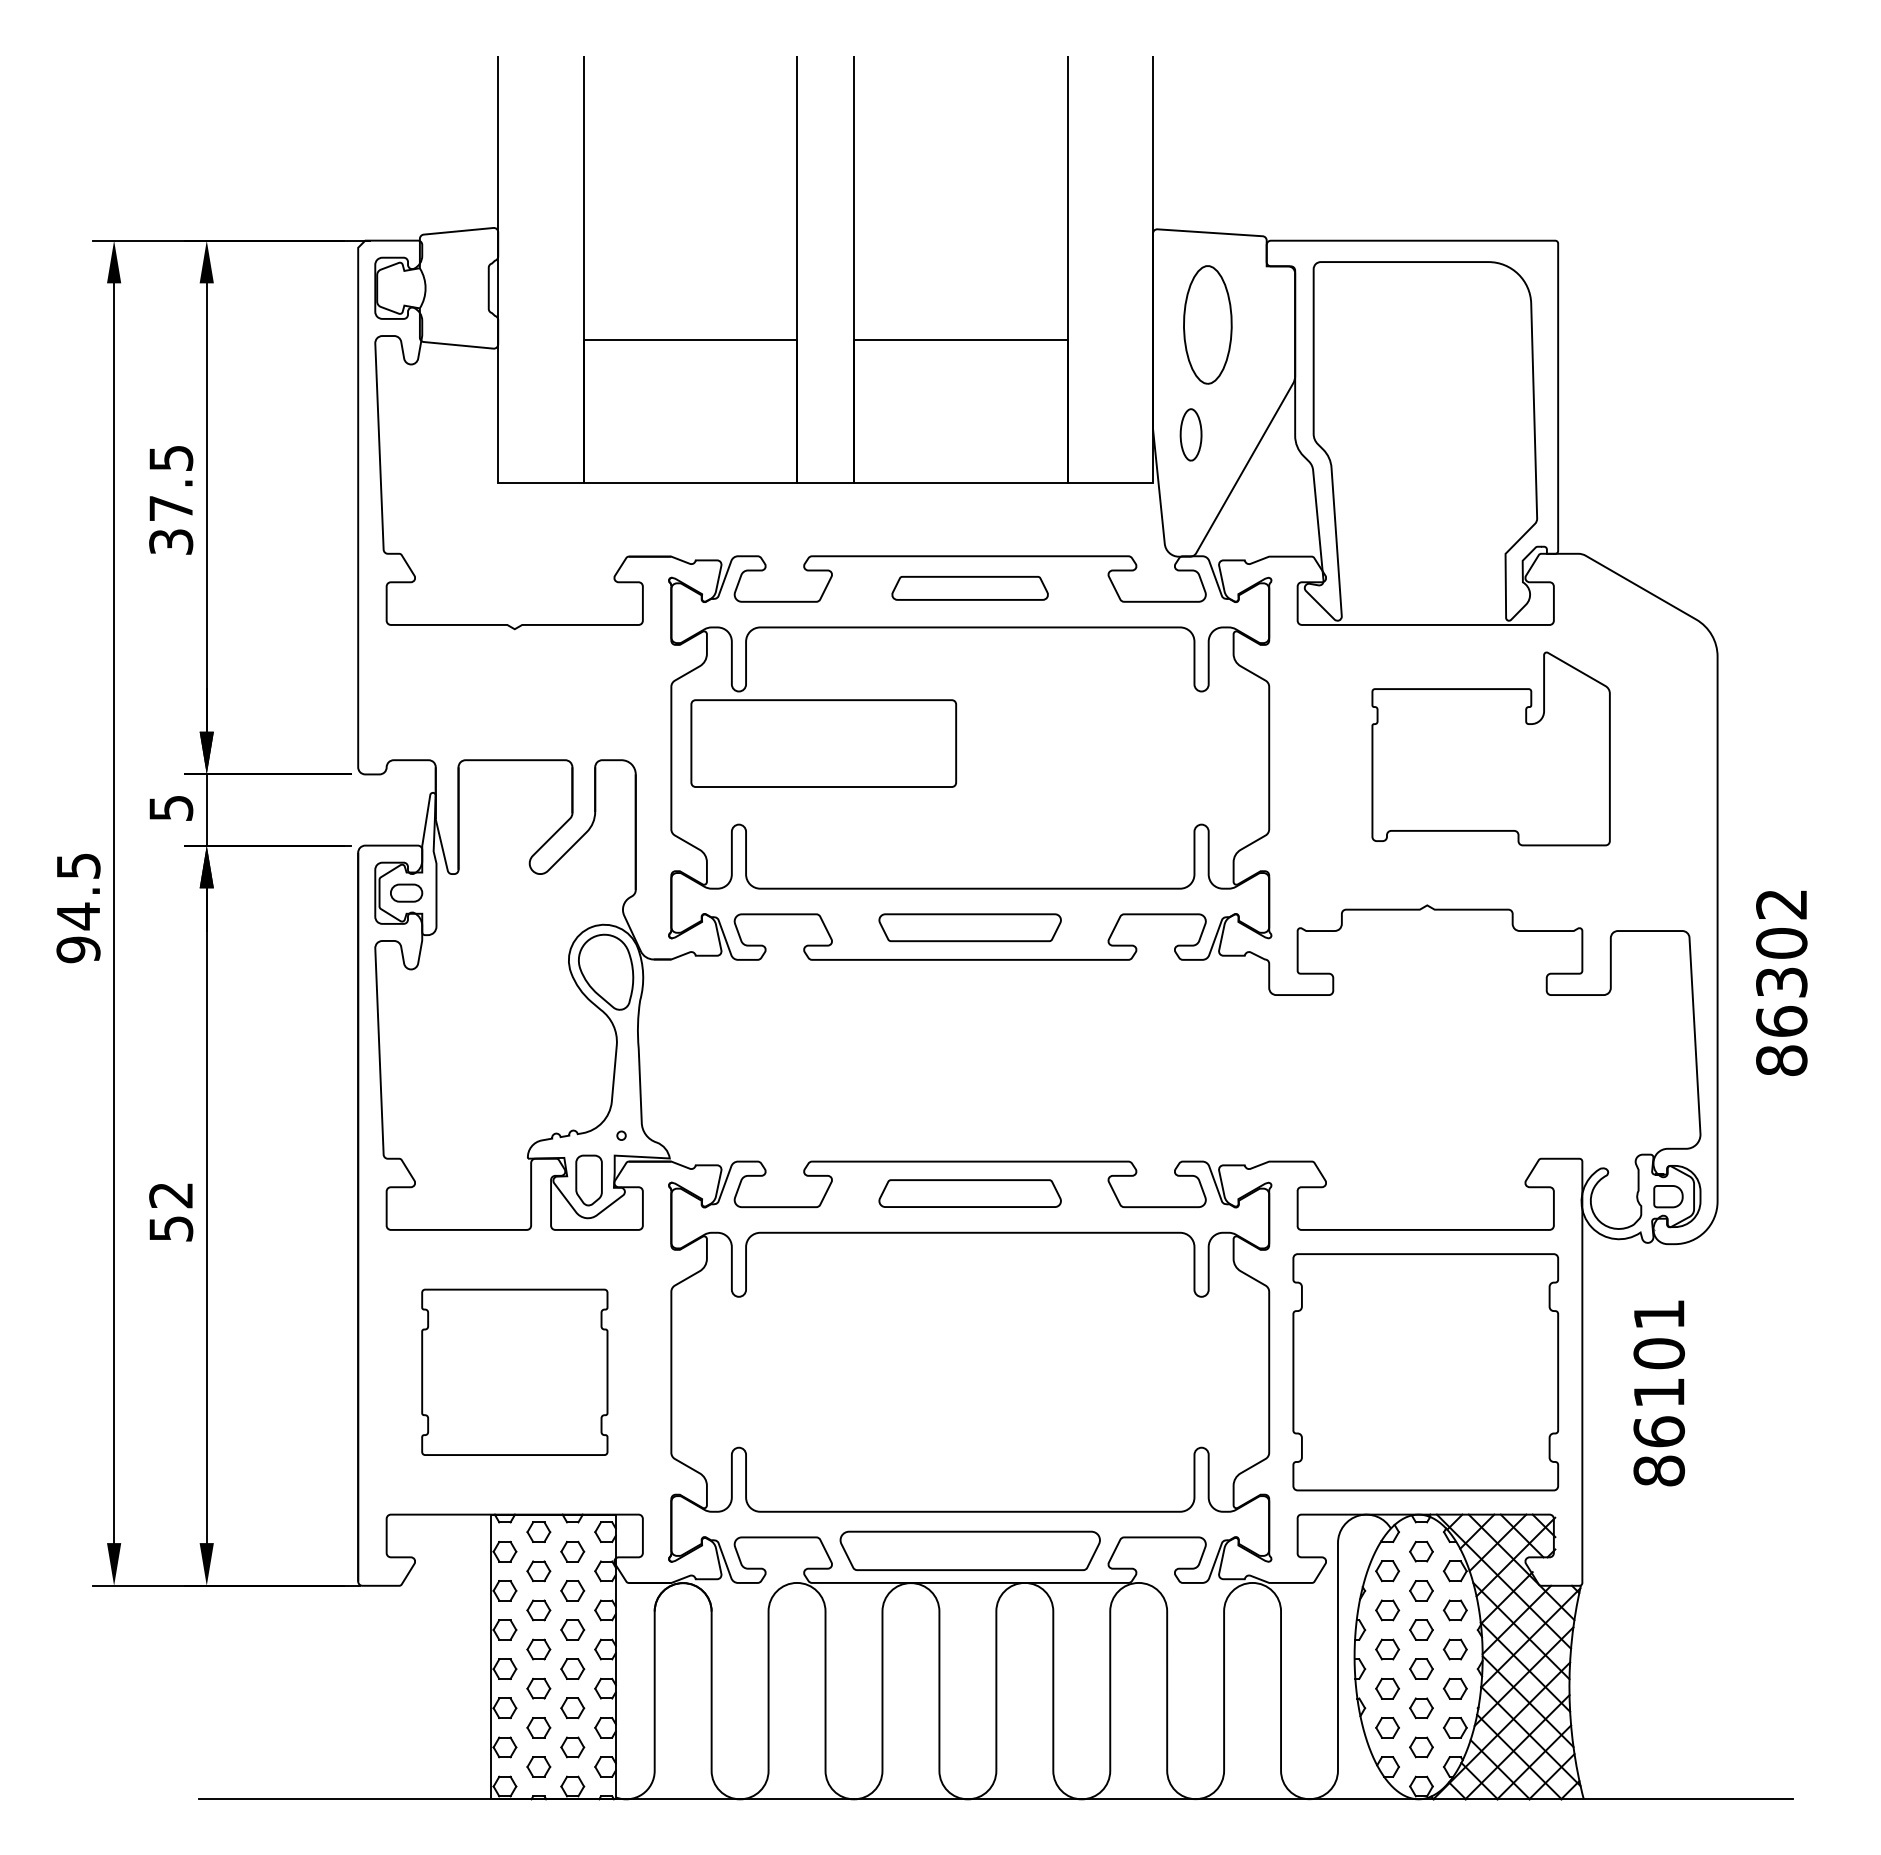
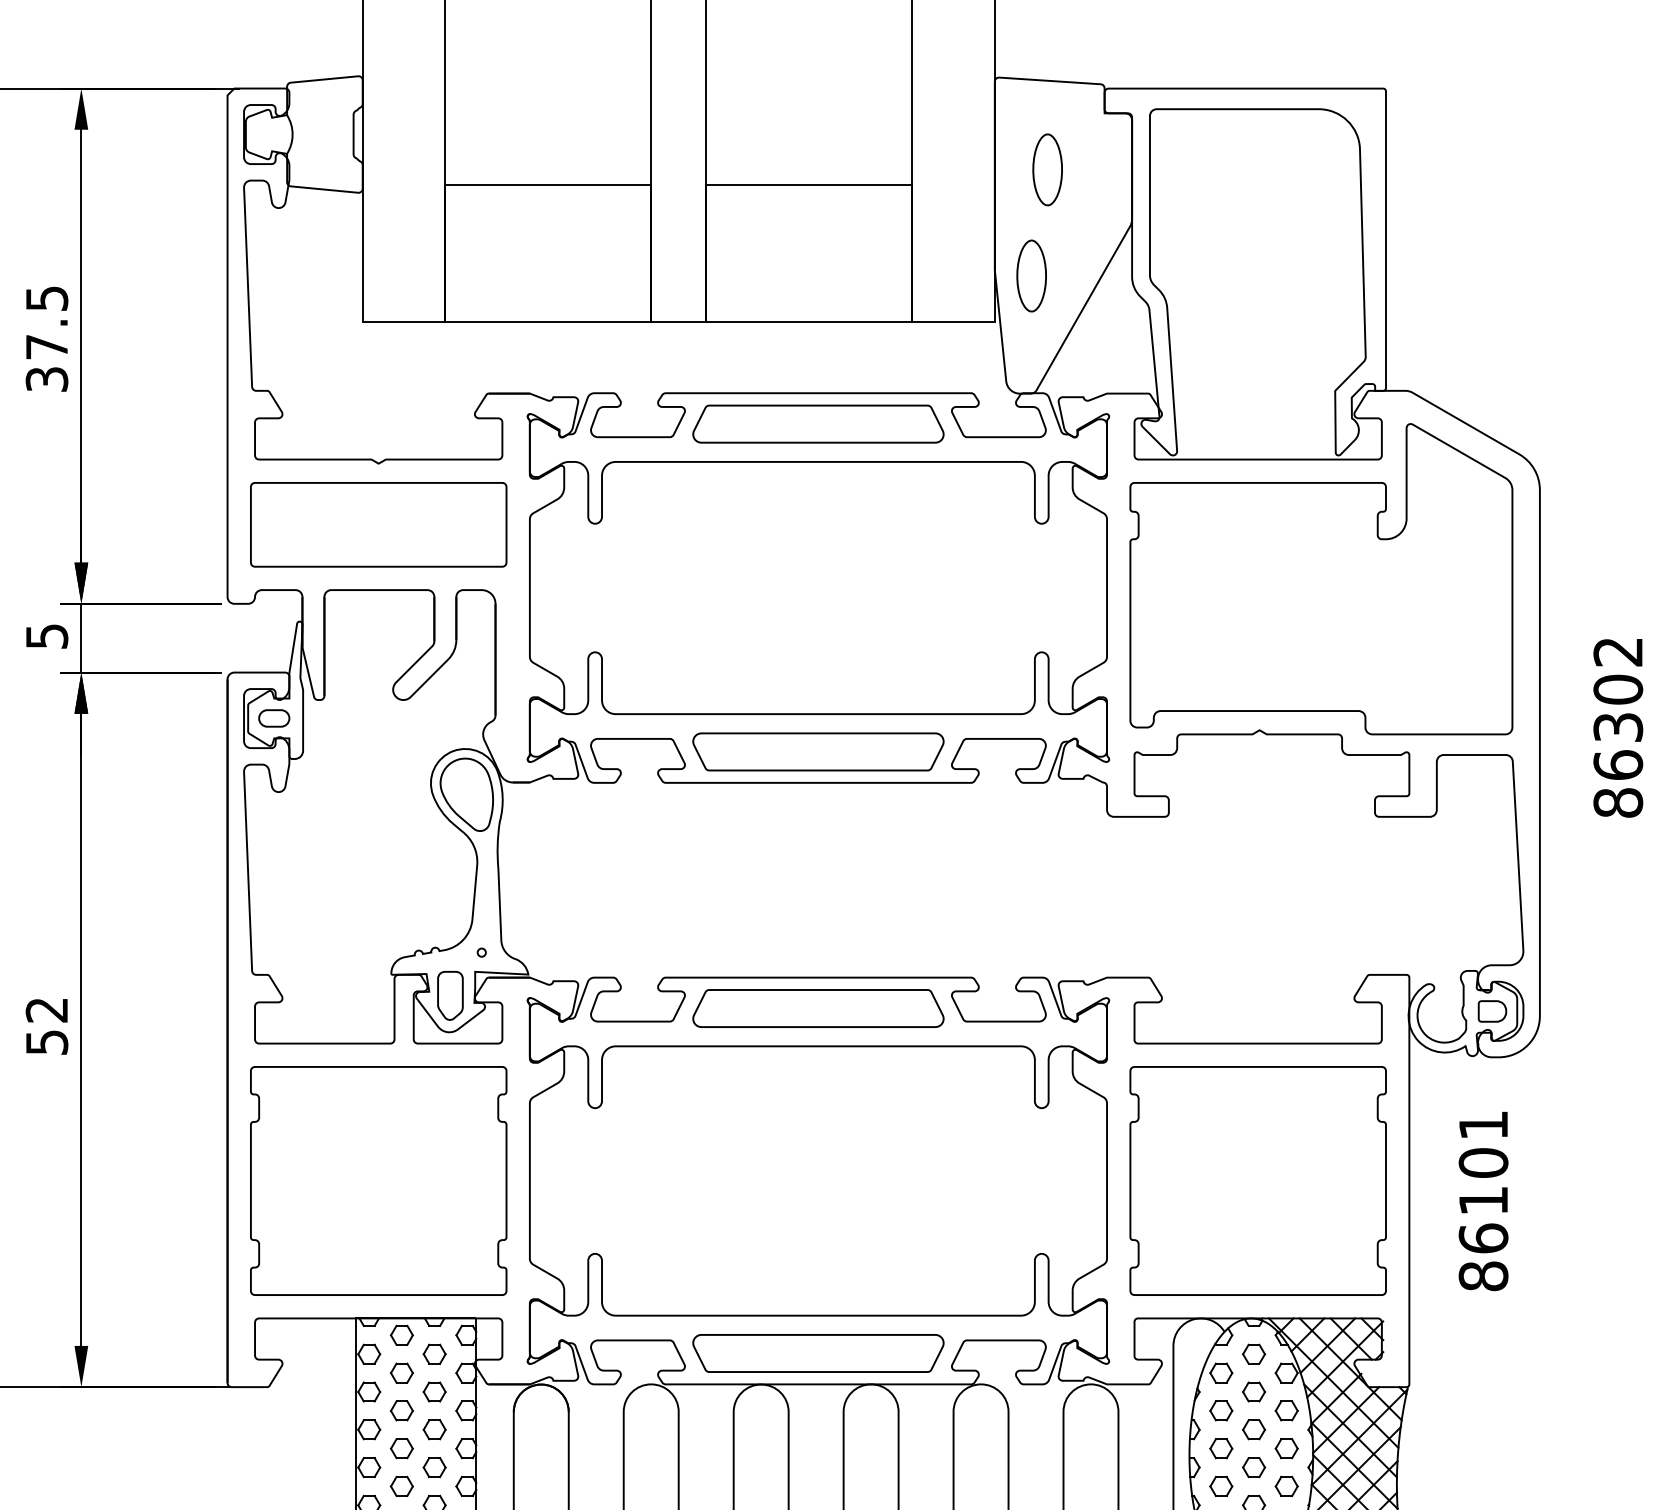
part: (1207, 324) -> (1047, 169), size x0.62
part: (1190, 434) -> (1031, 275), size x1.43
part: (969, 588) -> (817, 424), size x1.67
part: (823, 743) -> (378, 524), moved
part: (1490, 748) -> (1320, 578), size x1.67
part: (969, 927) -> (817, 751), size x1.43
text: (1781, 982) -> (1618, 727), moved
part: (969, 1193) -> (817, 1008), size x1.43
part: (514, 1372) -> (378, 1181), size x1.43

